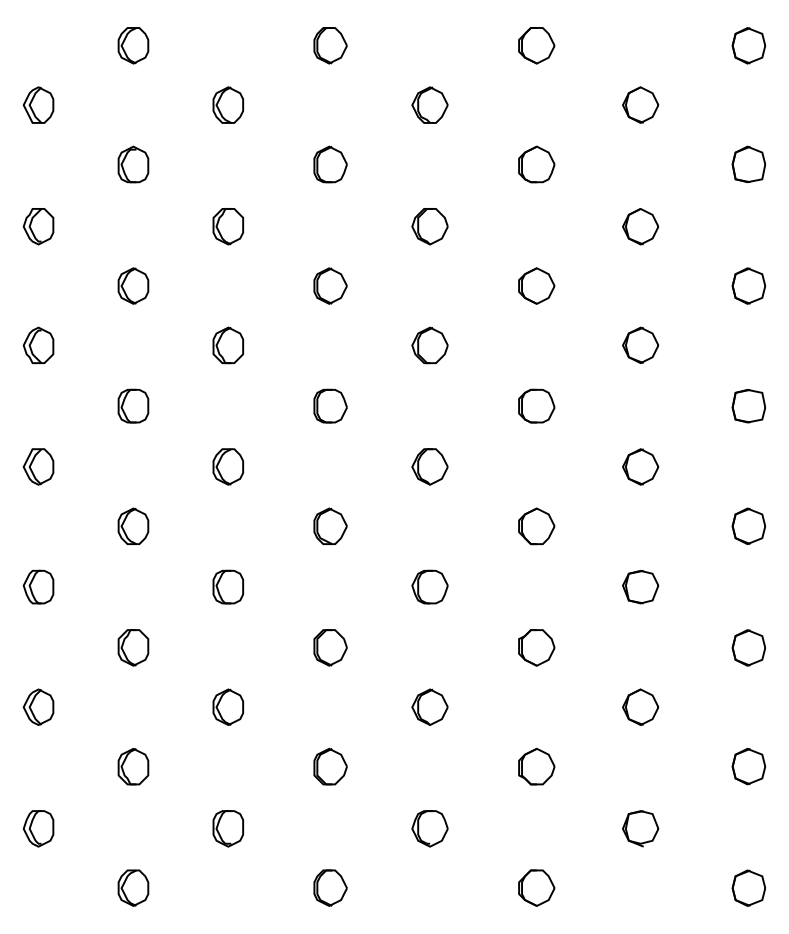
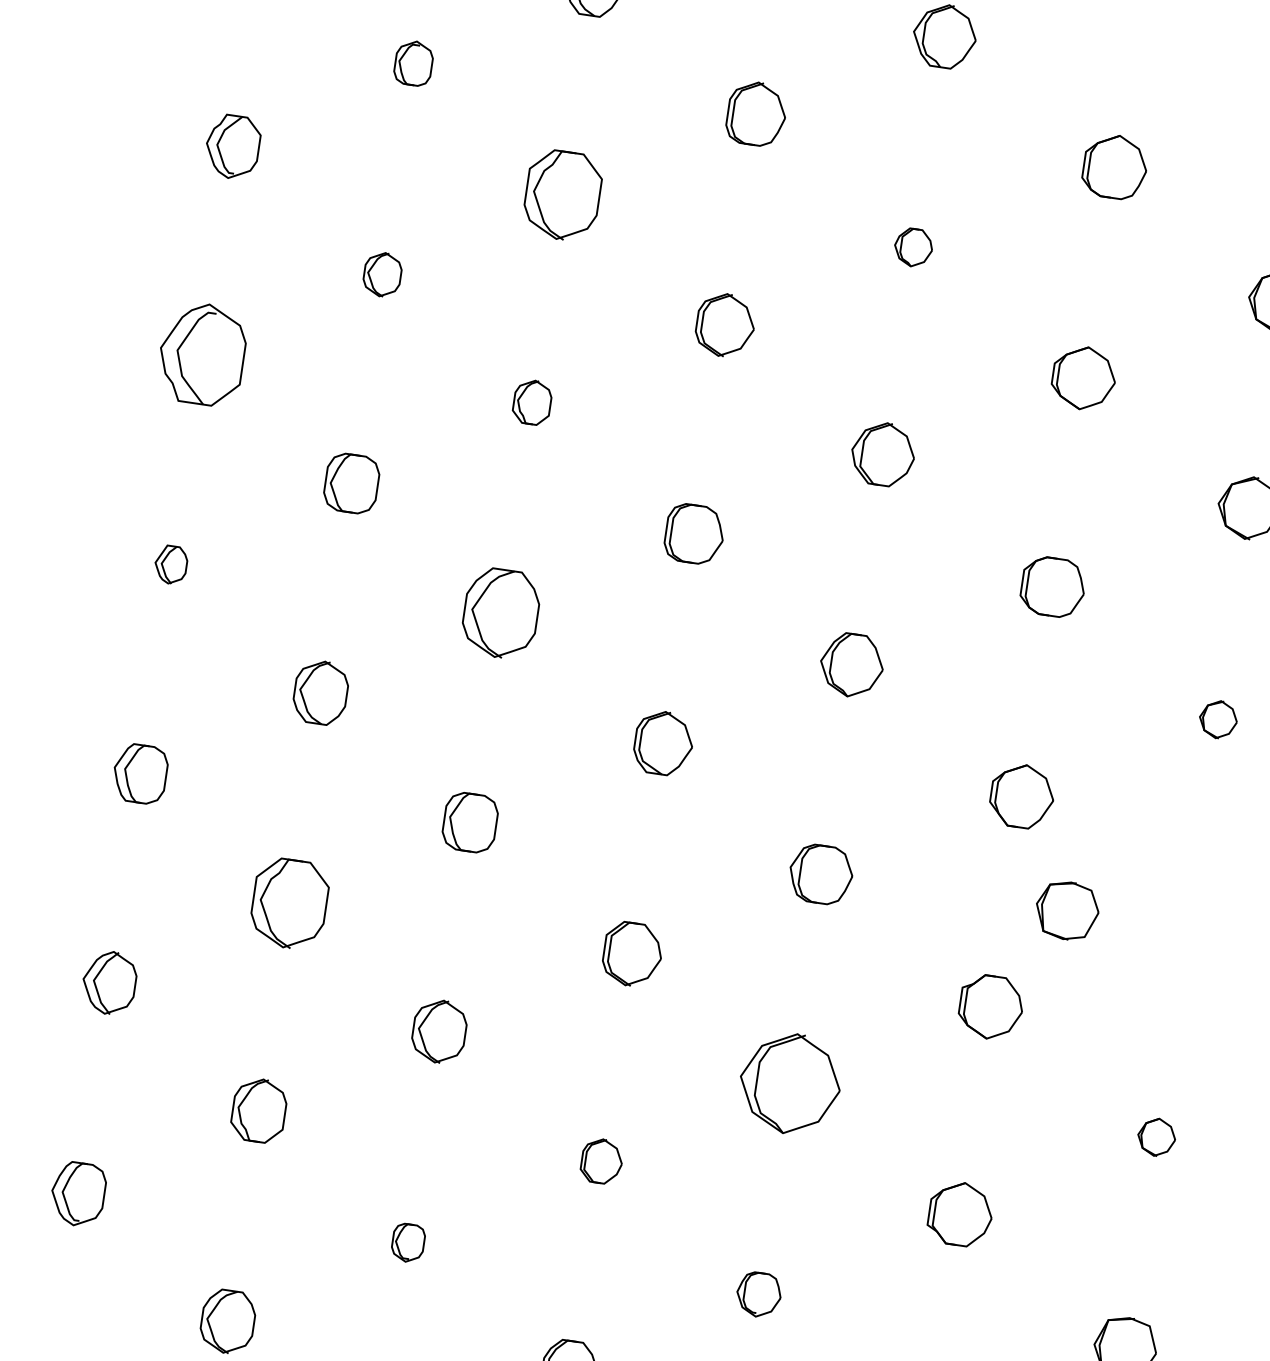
part: (133, 164) -> (413, 63), size x0.7
part: (228, 226) -> (563, 195), size x1.4
part: (429, 226) -> (912, 247), size x0.6
part: (133, 285) -> (382, 273), size x0.7
part: (38, 344) -> (202, 351), size x1.6
part: (228, 345) -> (532, 402), size x0.7
part: (38, 466) -> (171, 564), size x0.6
part: (228, 466) -> (501, 612), size x1.4
part: (640, 466) -> (1218, 718), size x0.6
part: (640, 587) -> (1066, 911), moved
part: (133, 647) -> (289, 903), size x1.4
part: (429, 706) -> (789, 1081), size x1.6
part: (640, 706) -> (1156, 1136), size x0.6
part: (330, 766) -> (601, 1160), size x0.7
part: (228, 828) -> (408, 1242), size x0.6
part: (429, 828) -> (758, 1294), size x0.7

